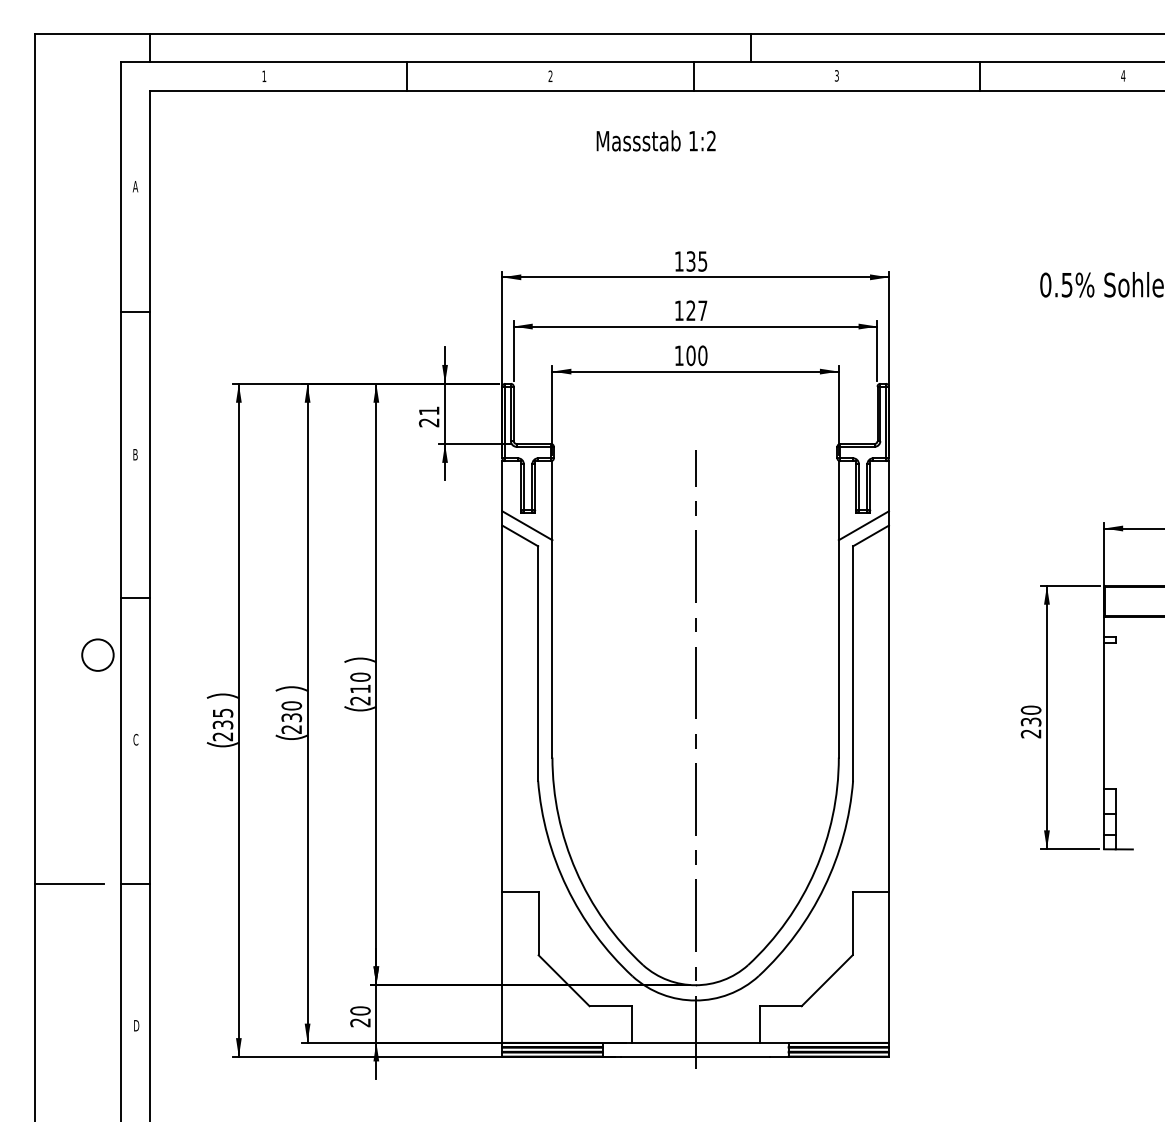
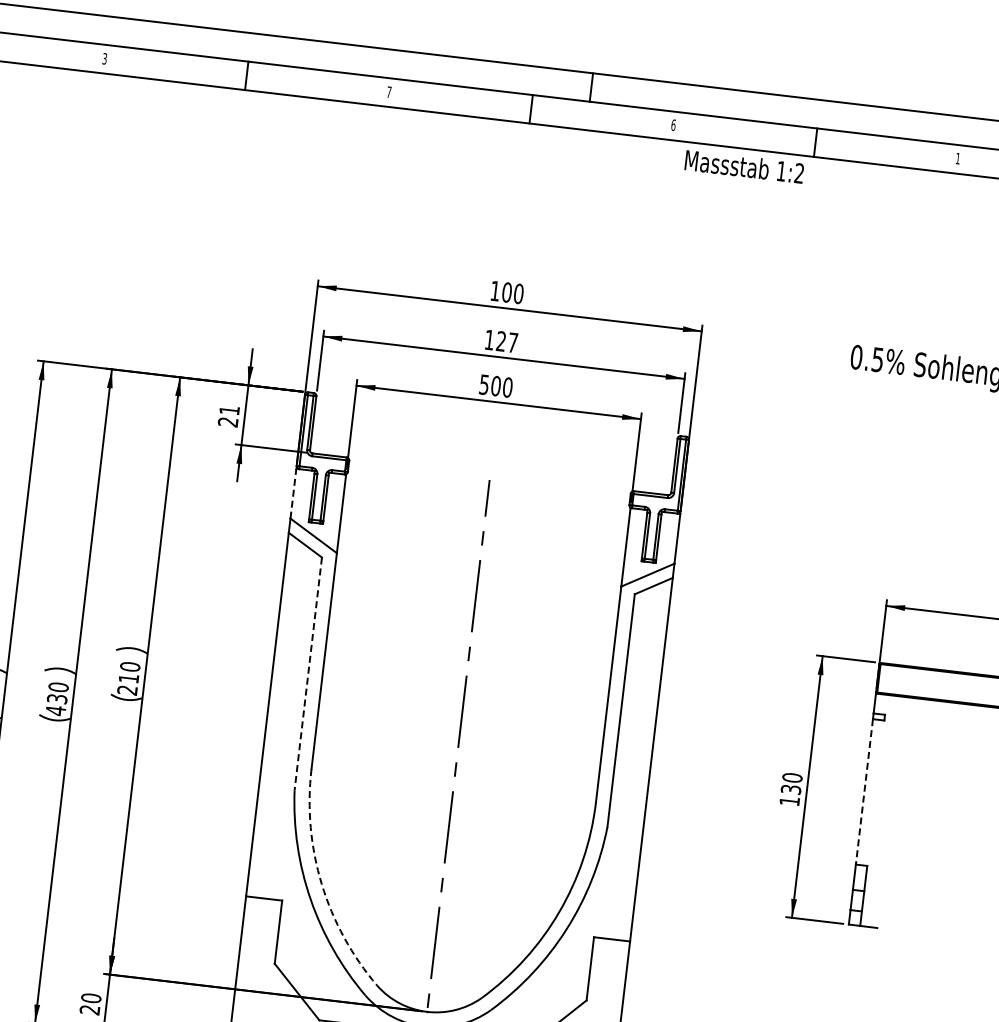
text: (550, 75) -> (389, 91), 2 -> 7
text: (836, 75) -> (673, 124), 3 -> 6
text: (1123, 75) -> (958, 158), 4 -> 1
text: (264, 76) -> (105, 59), 1 -> 3
text: (655, 140) -> (743, 166), moved
text: (696, 261) -> (512, 293), 135 -> 100
text: (678, 355) -> (483, 384), 100 -> 500
line: (502, 485) -> (293, 493), solid -> dashed
line: (538, 663) -> (308, 673), solid -> dashed
line: (1104, 716) -> (864, 792), solid -> dashed
text: (291, 729) -> (55, 710), 230 -> 430
text: (1030, 733) -> (789, 800), 230 -> 130
arc: (576, 870) -> (322, 884), solid -> dashed

